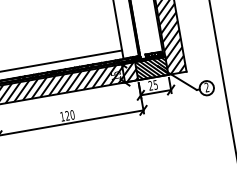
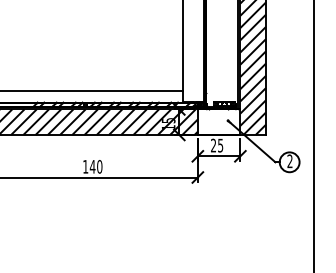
hatch: (151, 68) -> (218, 121), removed
text: (67, 115) -> (92, 166), 120 -> 140

